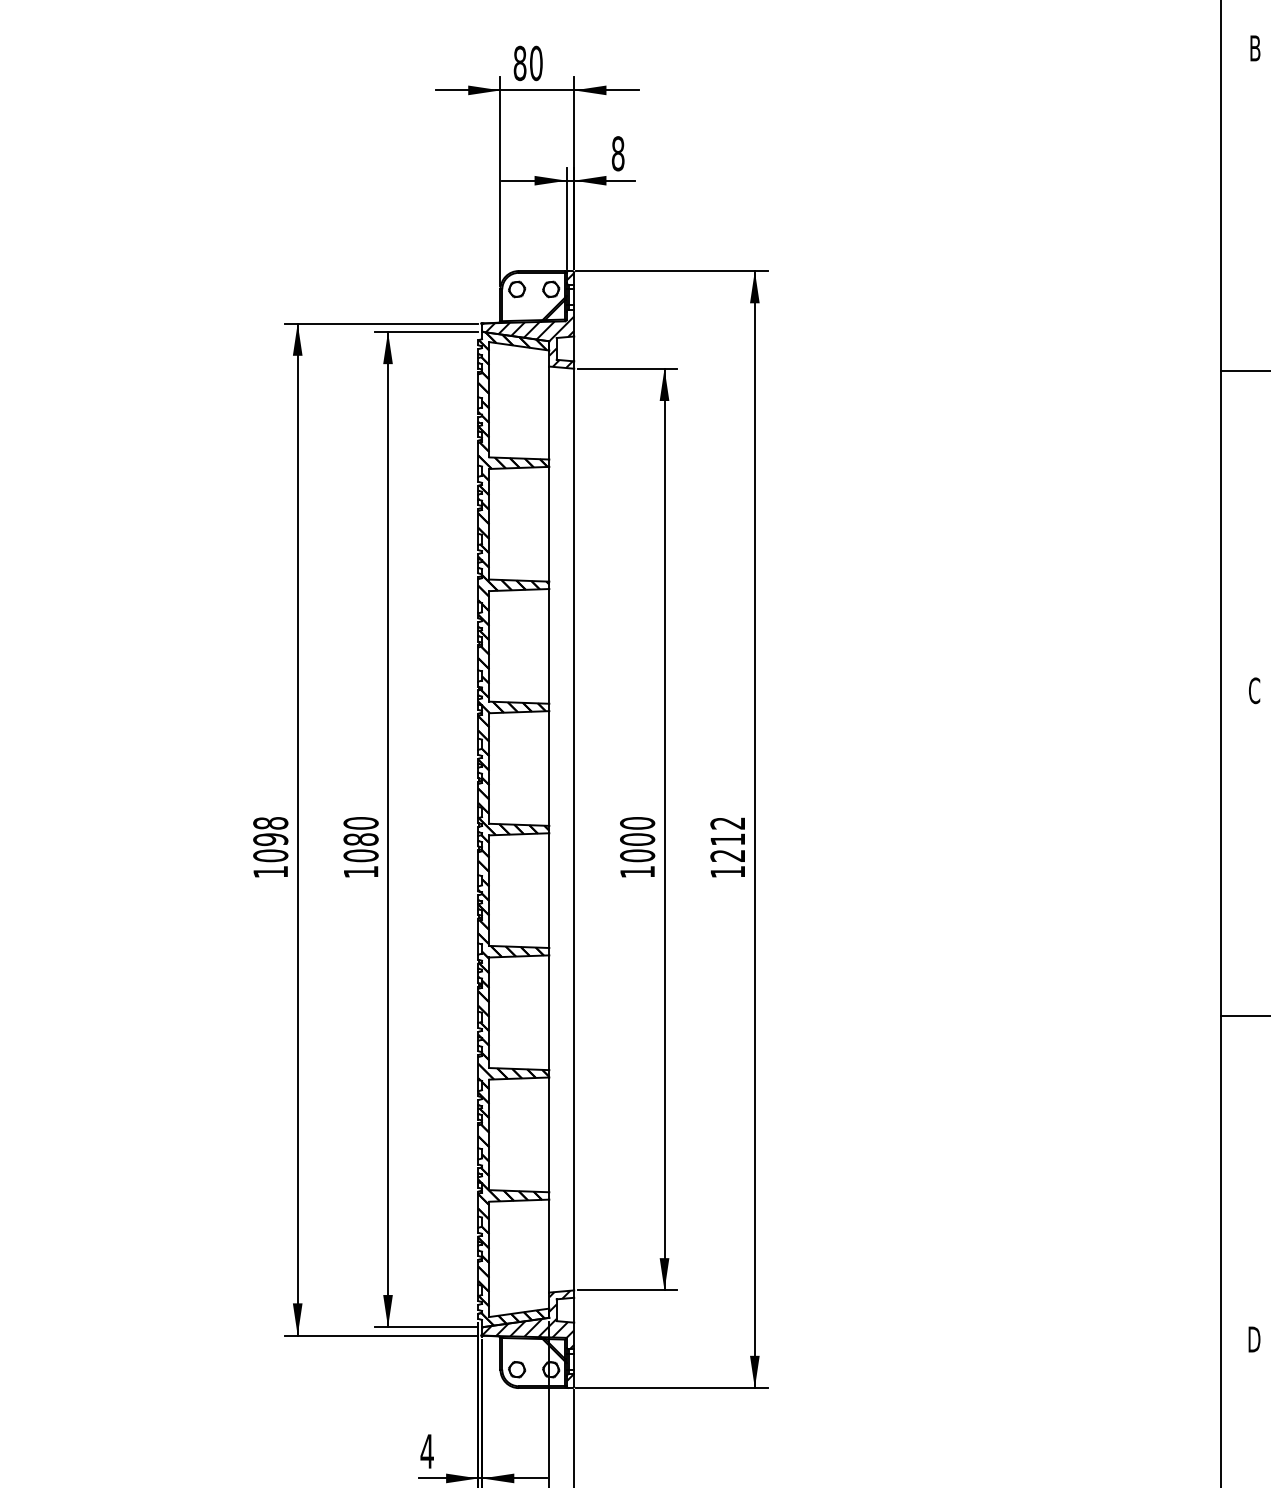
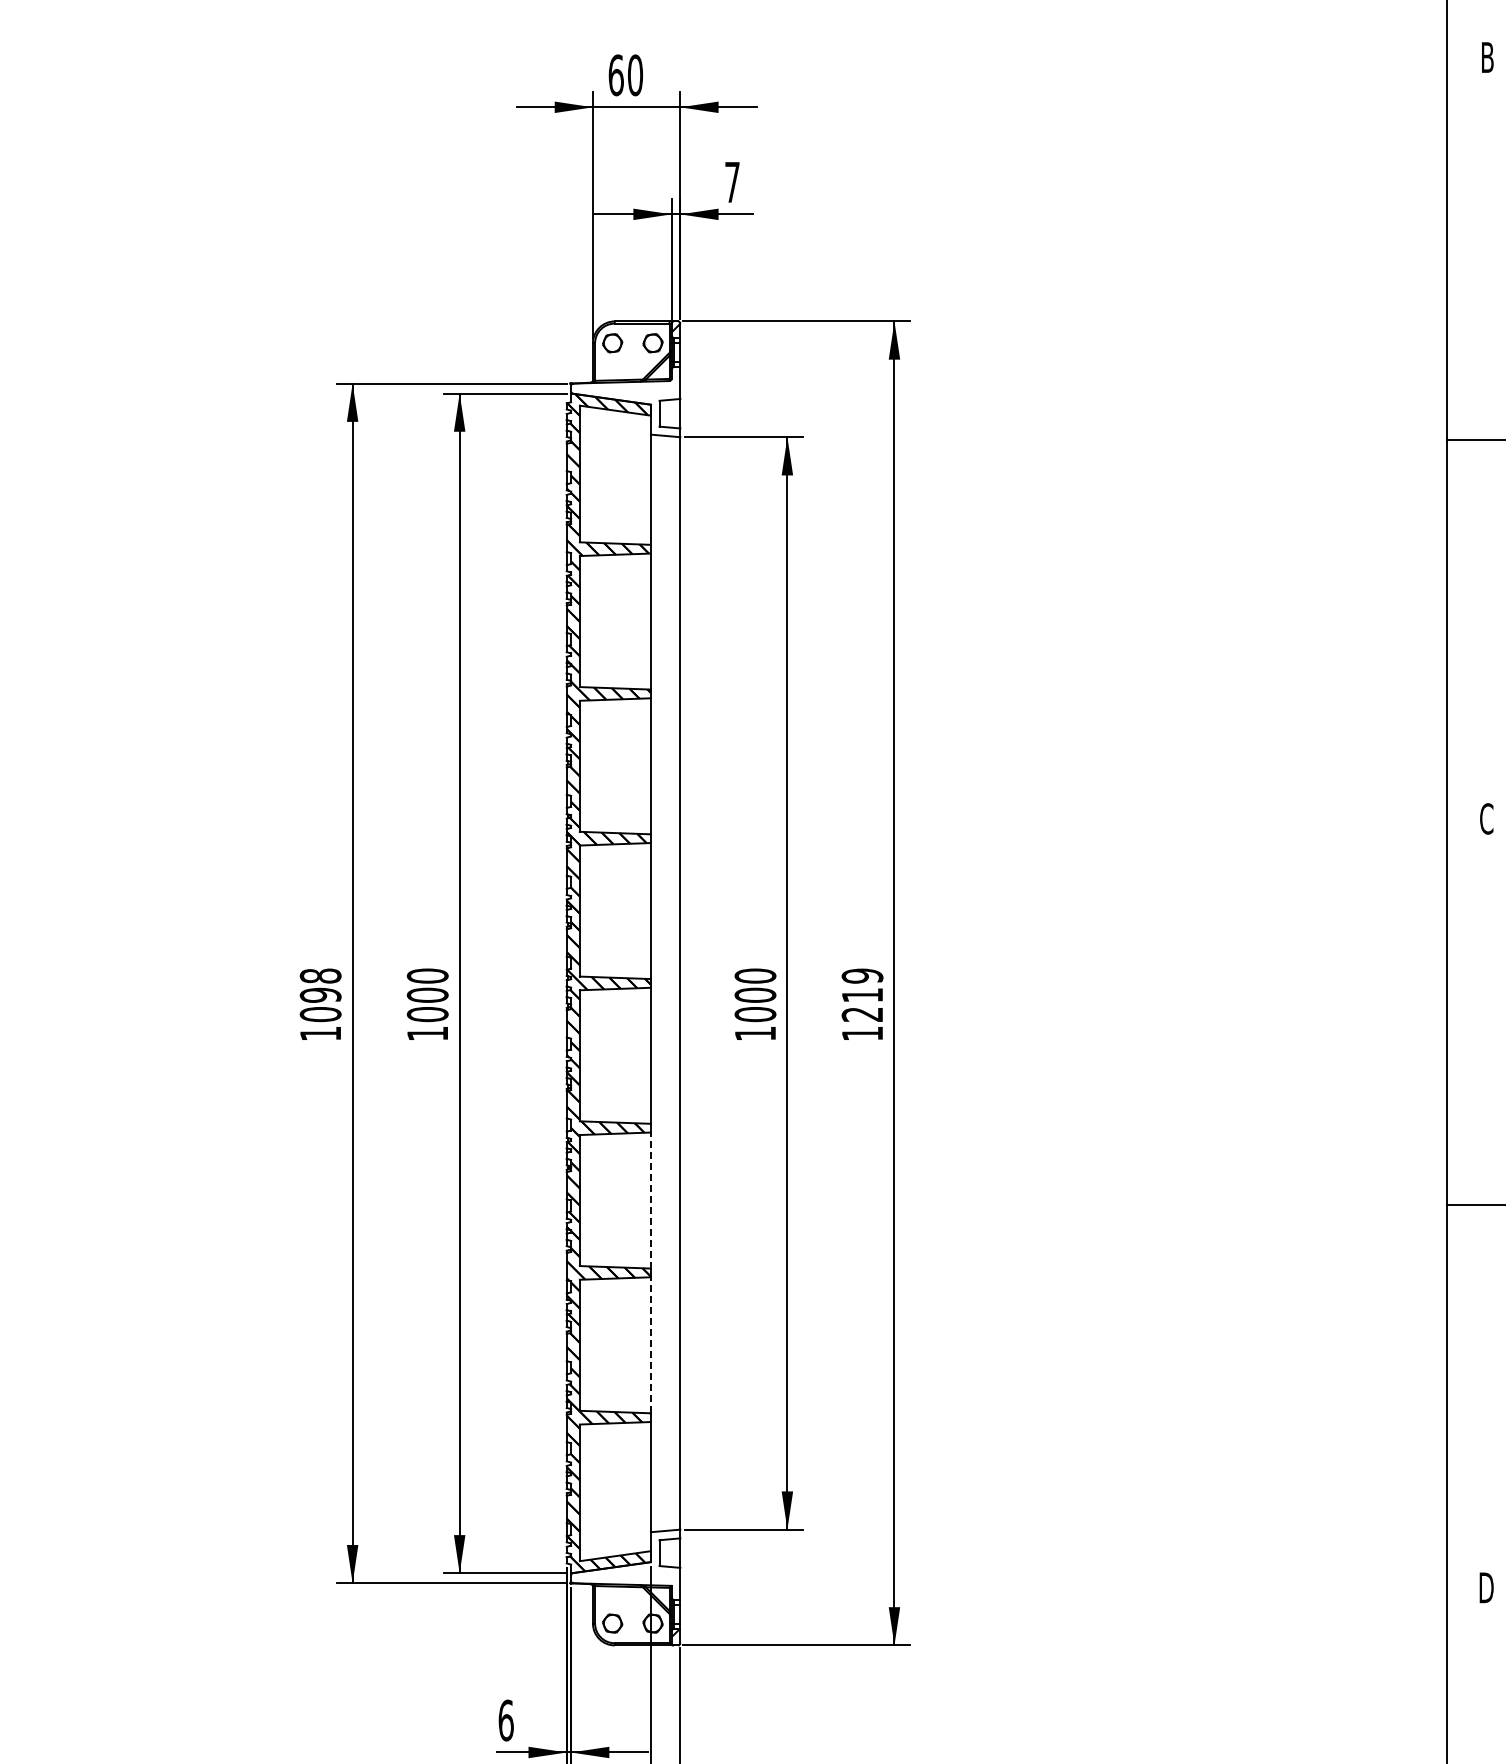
text: (519, 63) -> (615, 75), 80 -> 60
text: (618, 153) -> (732, 182), 8 -> 7
hatch: (529, 341) -> (627, 405), removed
text: (727, 822) -> (862, 975), 1212 -> 1219
text: (360, 838) -> (427, 994), 1080 -> 1000
line: (549, 1012) -> (650, 1200), solid -> dashed
line: (549, 1134) -> (650, 1344), solid -> dashed
hatch: (527, 1319) -> (625, 1564), removed
text: (427, 1451) -> (506, 1720), 4 -> 6

